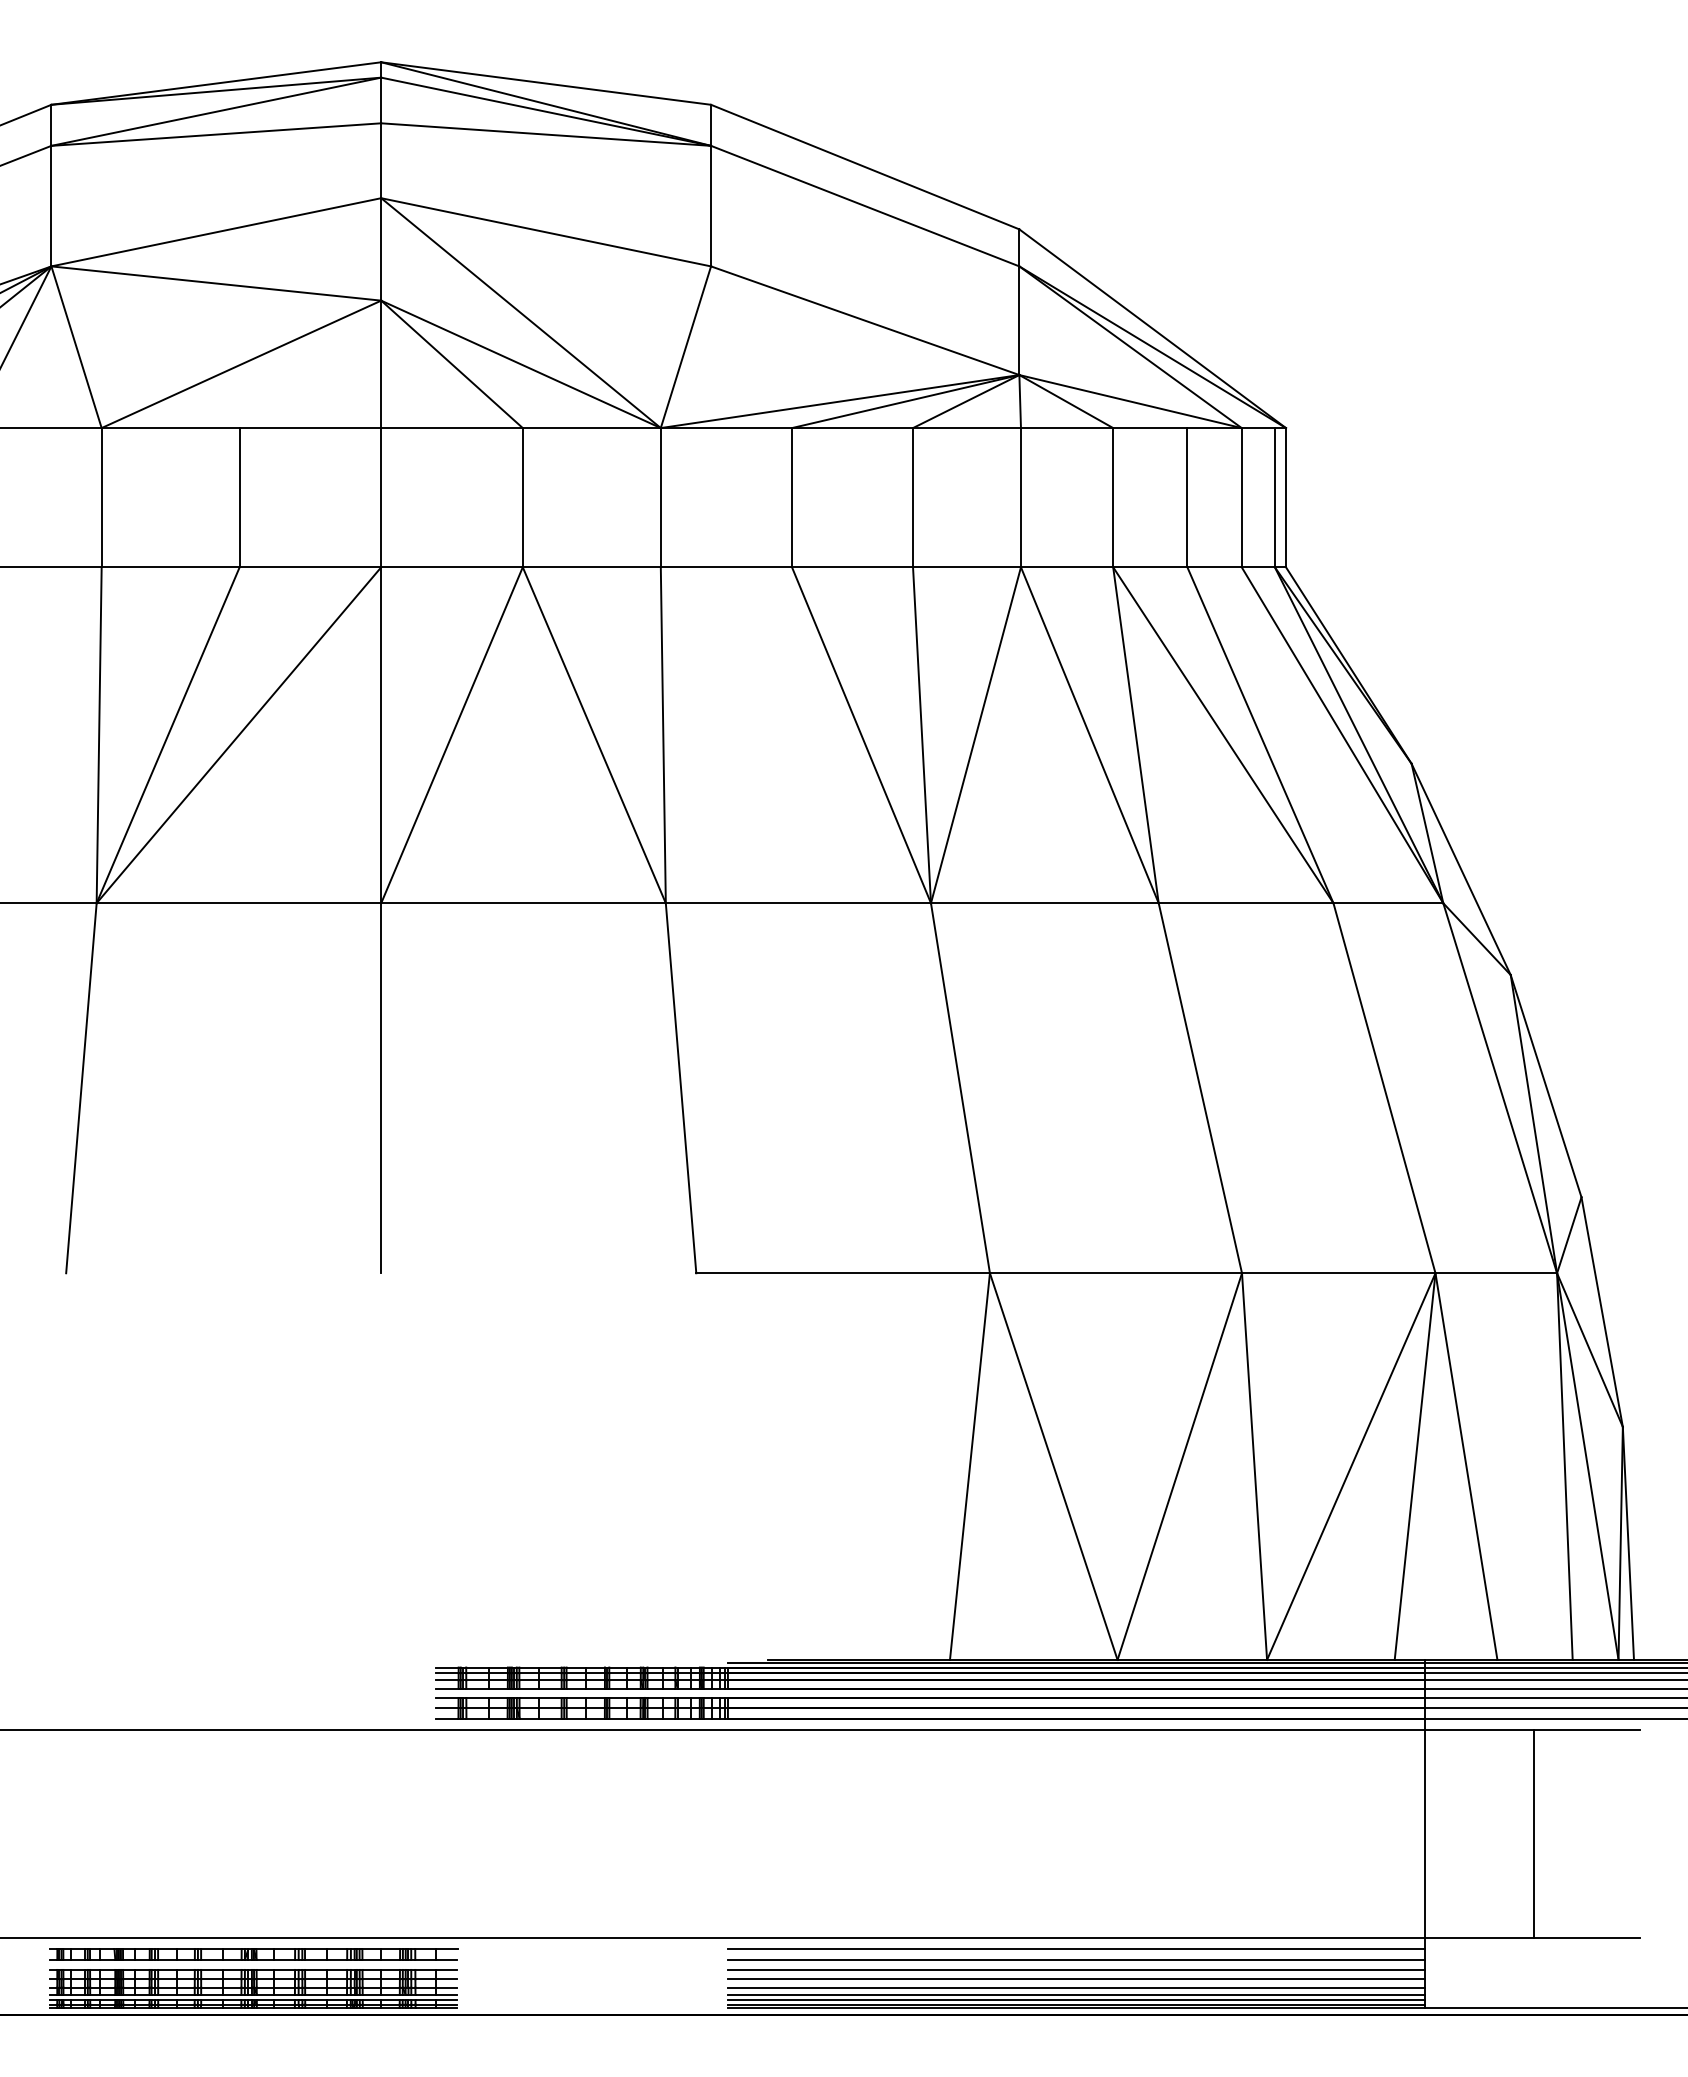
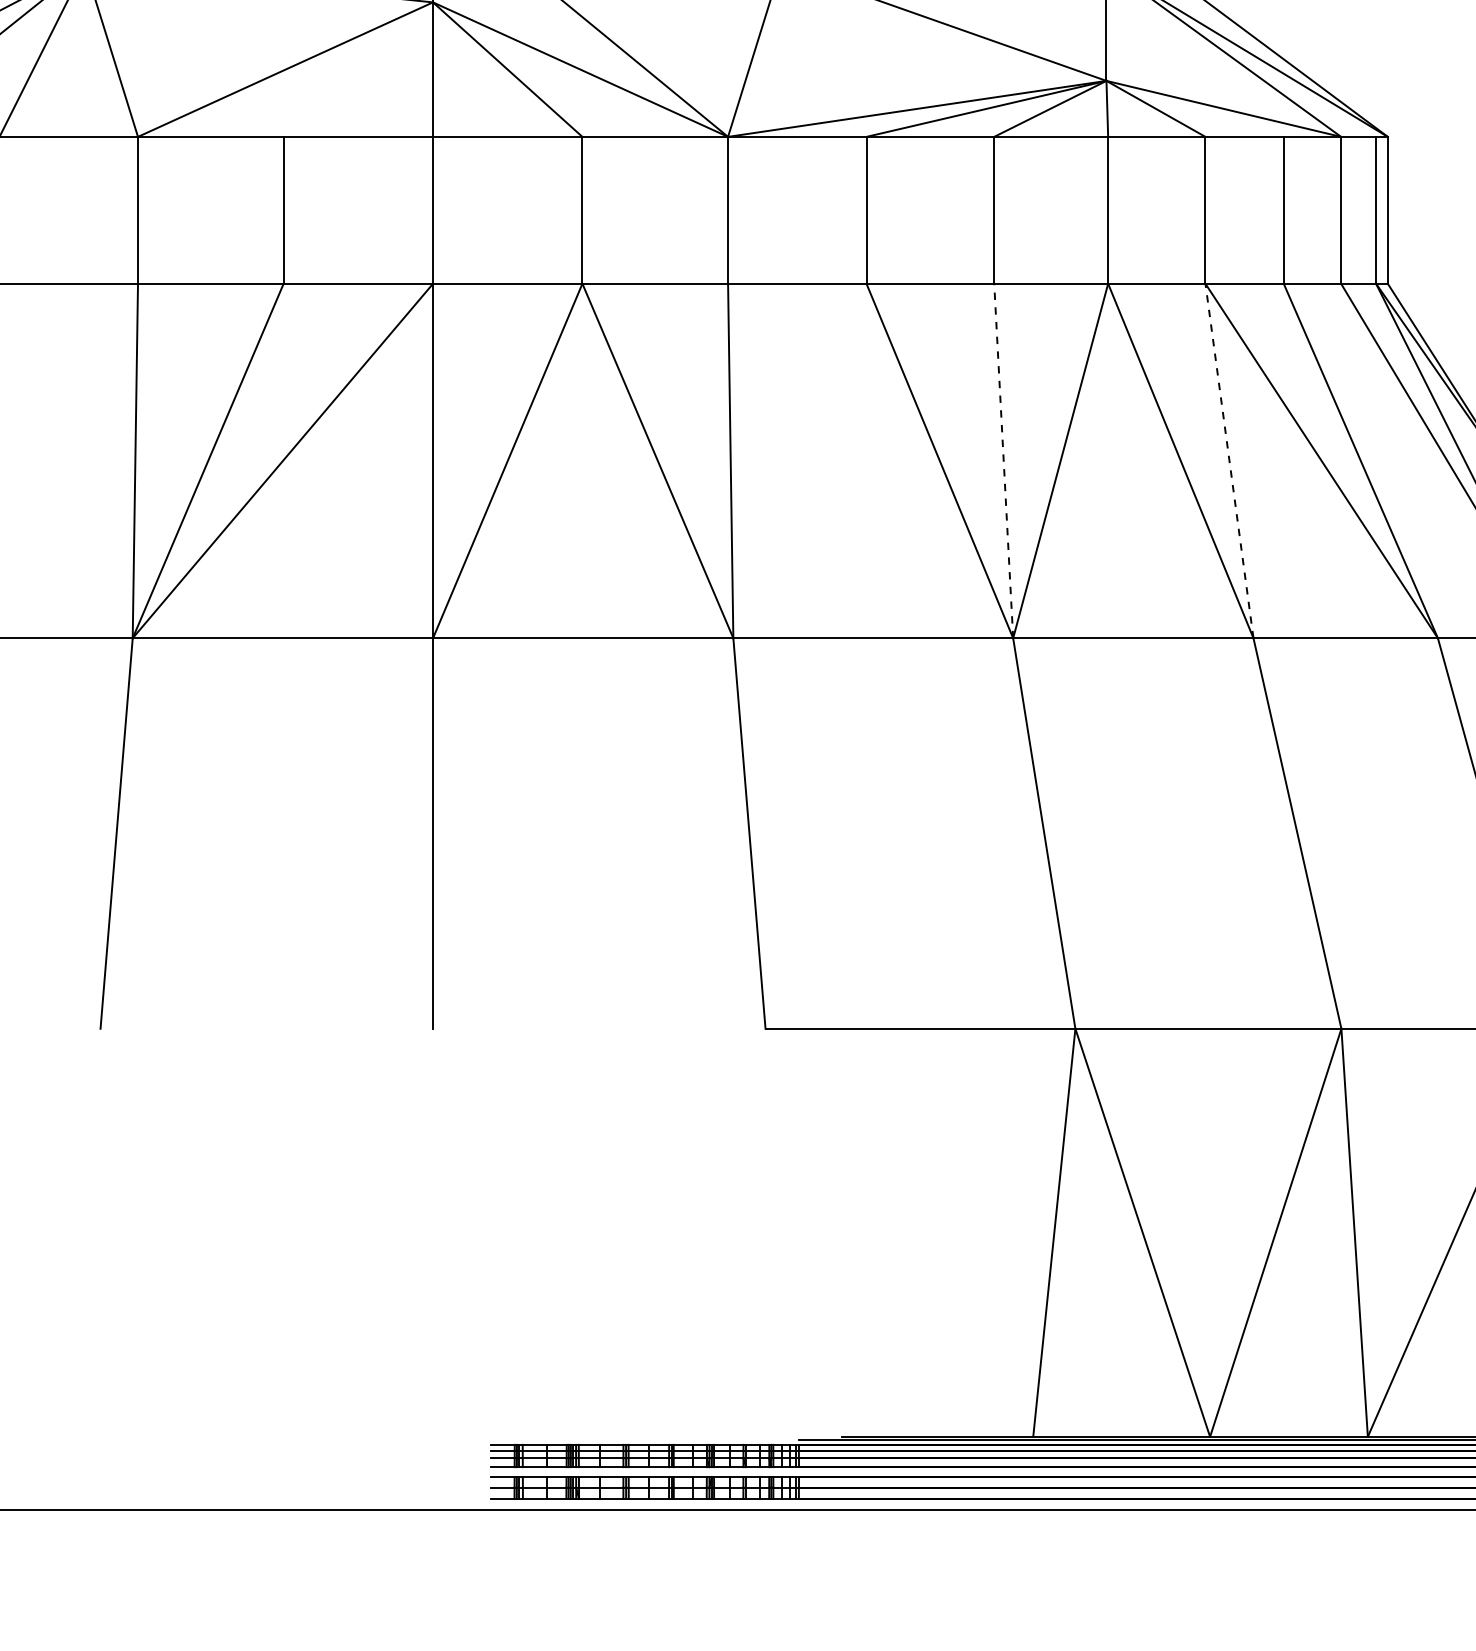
line: (921, 734) -> (1003, 460), solid -> dashed
line: (1135, 735) -> (1229, 461), solid -> dashed

